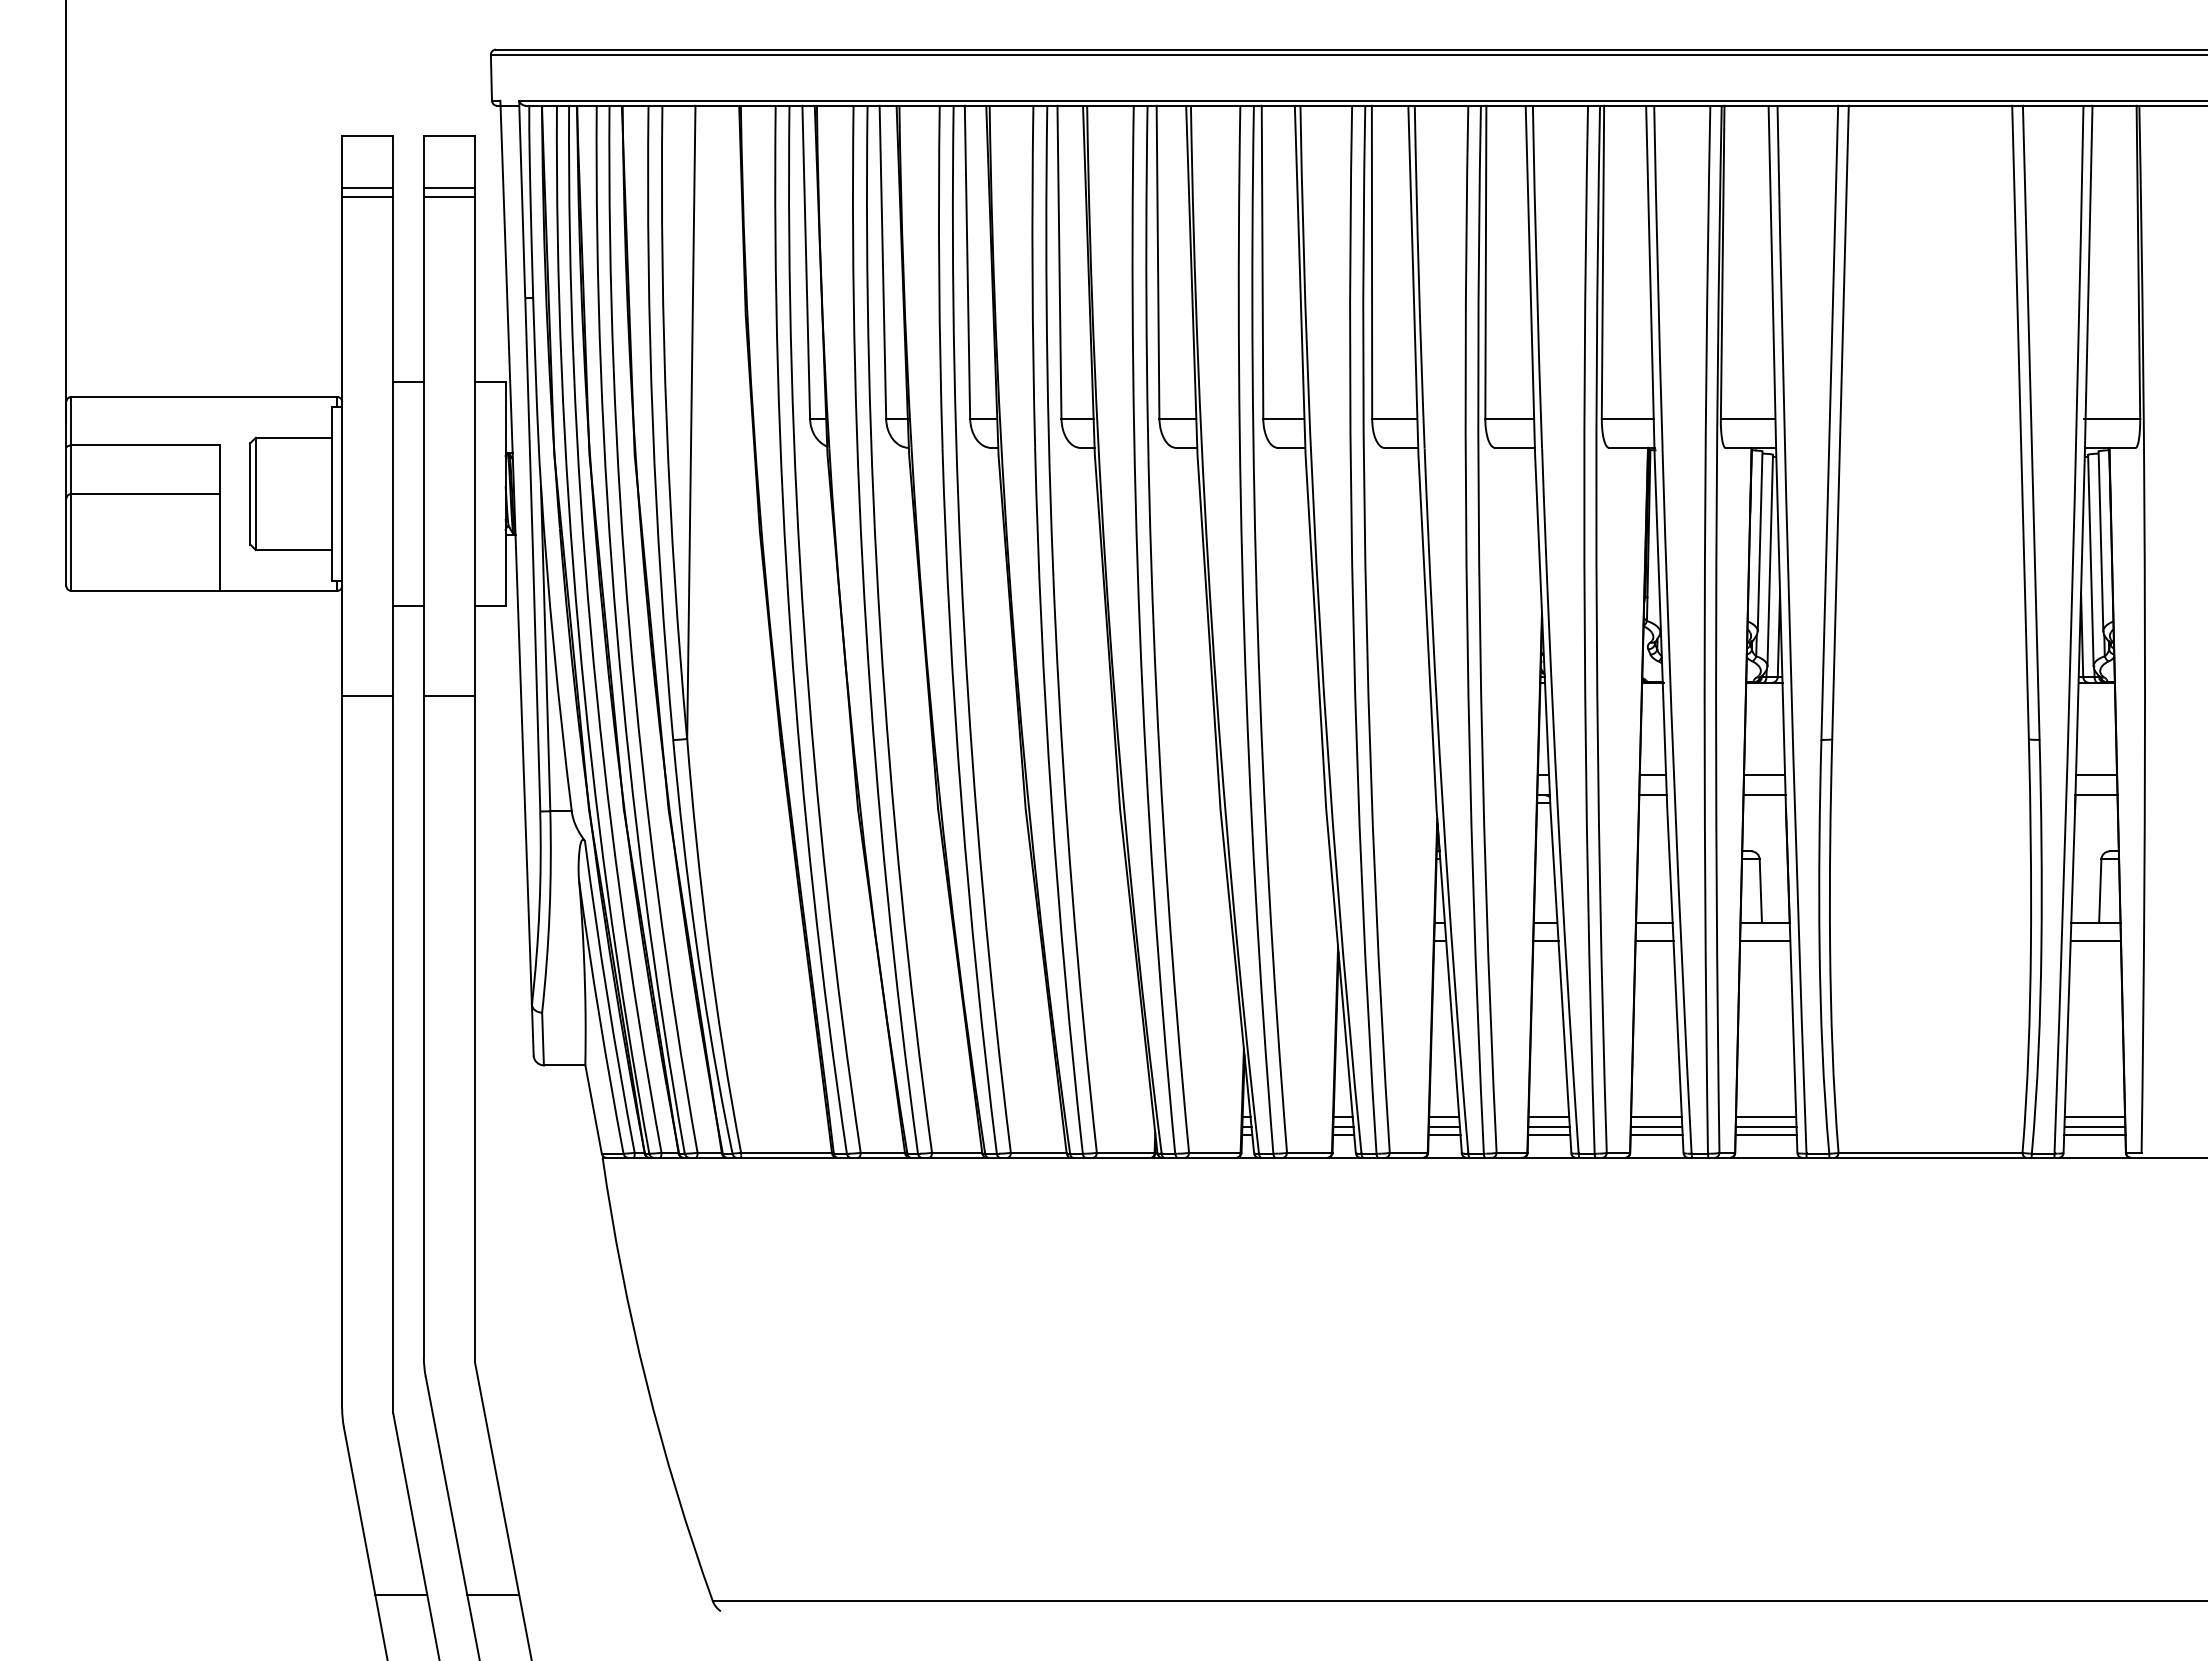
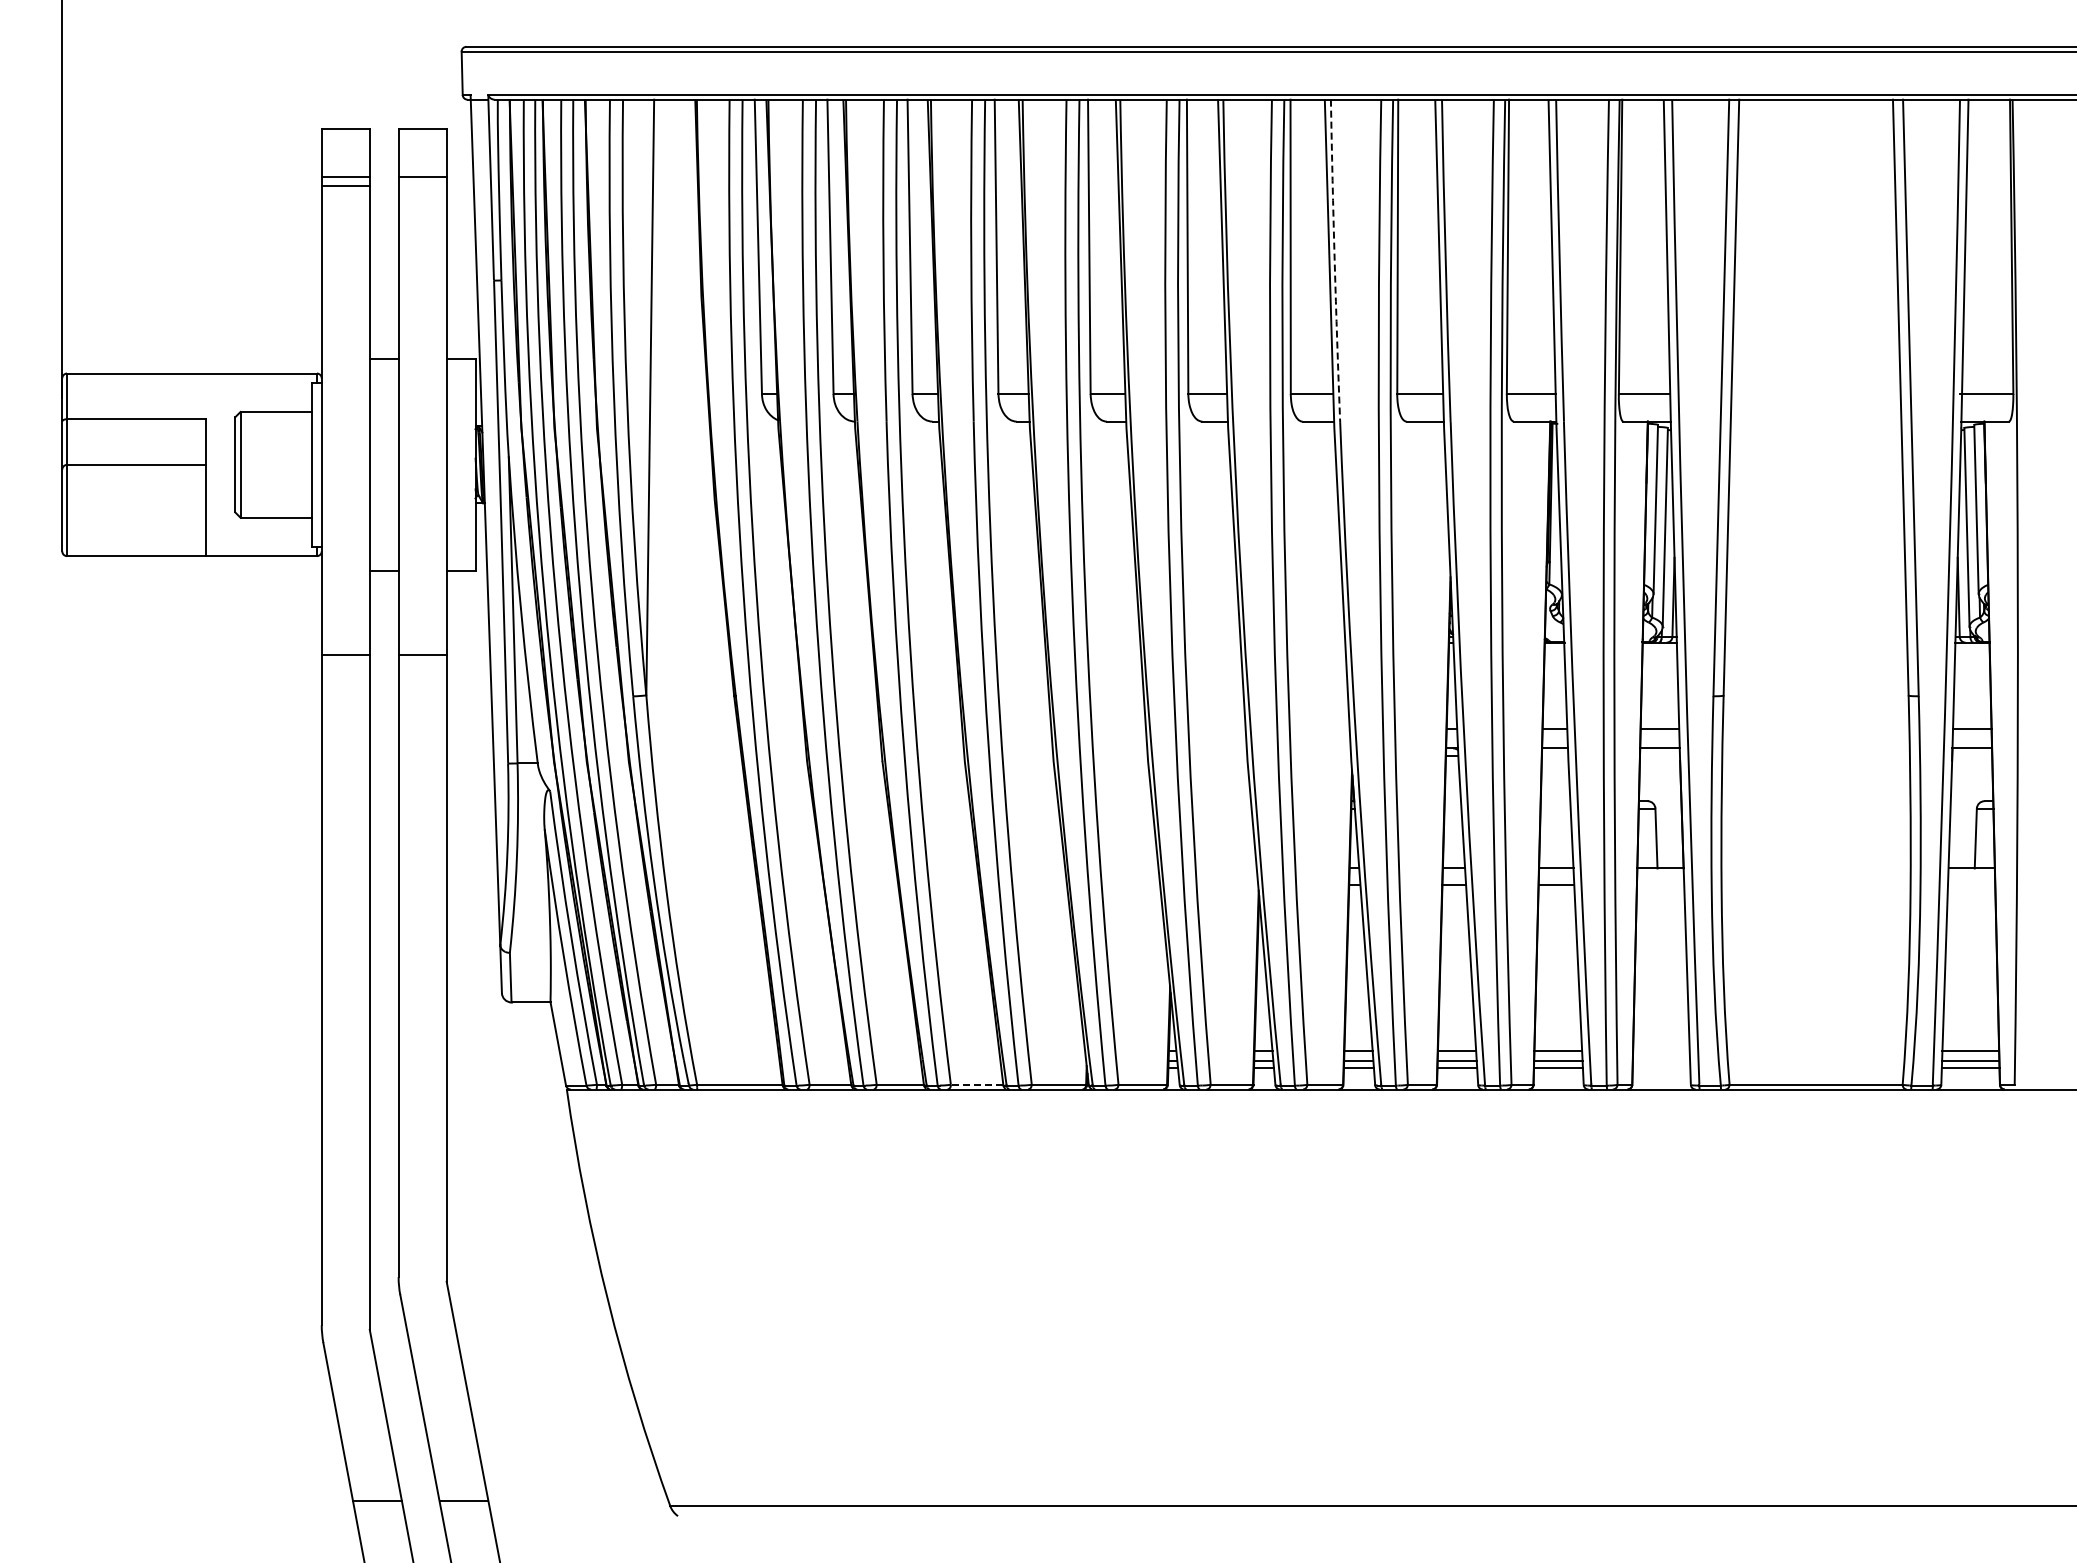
line: (449, 197) -> (422, 185), removed
arc: (1418, 276) -> (1334, 260), solid -> dashed
line: (1765, 941) -> (1660, 885), removed
line: (2095, 941) -> (1971, 885), removed
line: (1766, 1117) -> (1661, 1051), removed
line: (1766, 1127) -> (1661, 1060), removed
line: (1766, 1135) -> (1661, 1068), removed
line: (1038, 1152) -> (976, 1084), solid -> dashed

